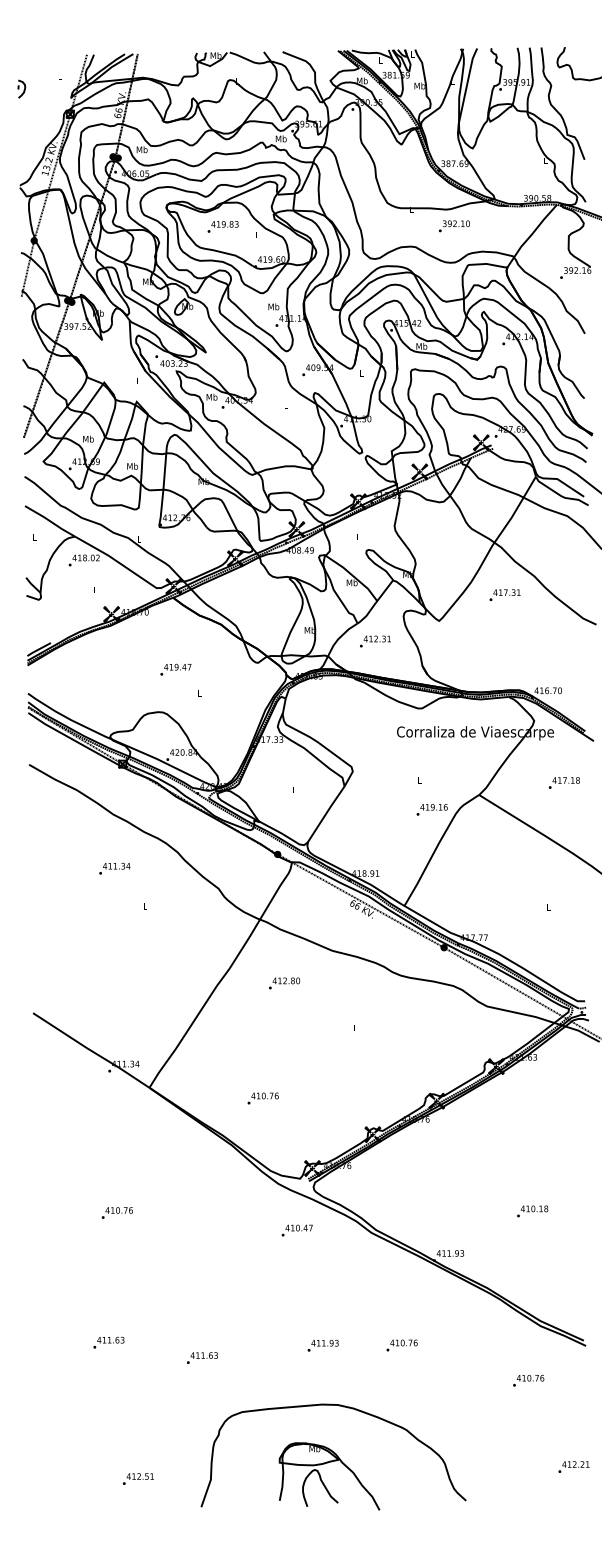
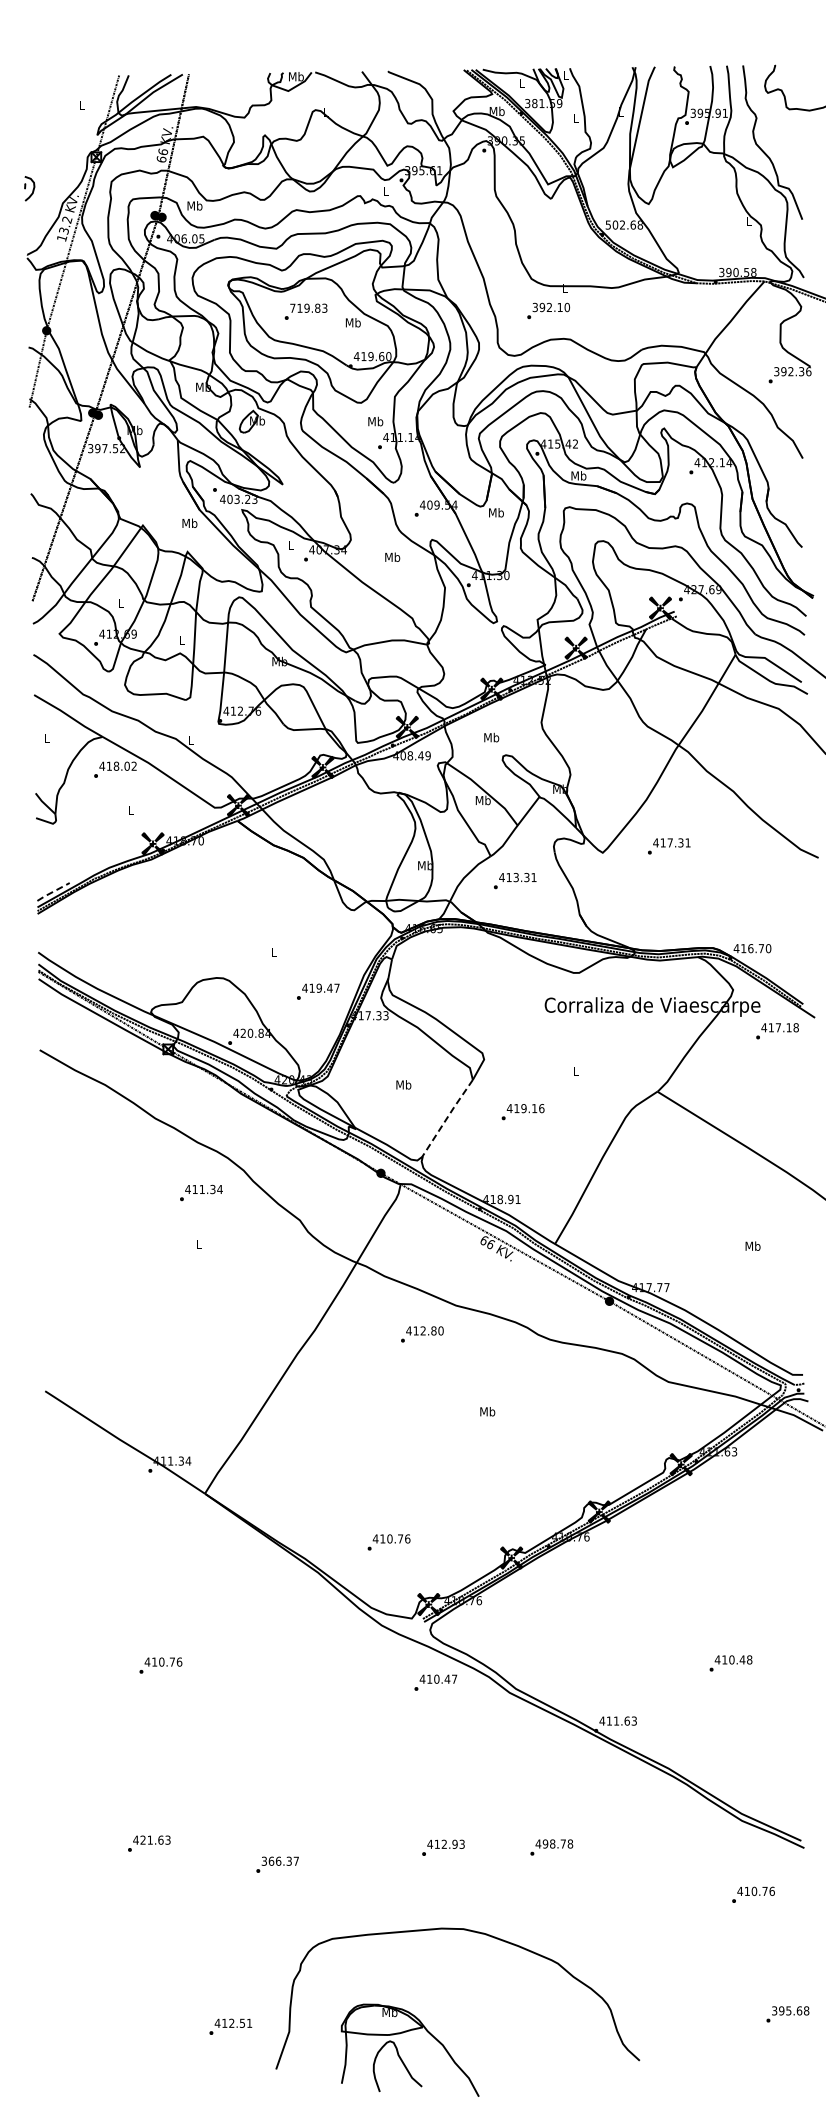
text: (419, 86) -> (575, 118), Mb -> L
part: (21, 89) -> (29, 188), moved
text: (280, 138) -> (385, 190), Mb -> L
text: (455, 163) -> (624, 224), 387.69 -> 502.68
text: (213, 223) -> (292, 307), 419.83 -> 719.83
text: (454, 225) -> (548, 310), moved
text: (256, 234) -> (352, 322), L -> Mb
text: (583, 270) -> (801, 371), 392.16 -> 392.36
text: (361, 373) -> (496, 512), L -> Mb
text: (138, 380) -> (189, 522), L -> Mb
text: (211, 397) -> (290, 545), Mb -> L
text: (286, 405) -> (392, 556), L -> Mb
text: (87, 438) -> (120, 602), Mb -> L
text: (132, 466) -> (181, 640), Mb -> L
text: (358, 536) -> (491, 737), L -> Mb
text: (505, 595) -> (669, 846), moved
text: (375, 638) -> (515, 877), 412.31 -> 413.31
line: (39, 649) -> (53, 891), solid -> dashed
text: (176, 669) -> (318, 991), moved
text: (564, 783) -> (777, 1031), moved
text: (294, 789) -> (403, 1084), L -> Mb
text: (431, 810) -> (522, 1112), moved
line: (326, 813) -> (447, 1117), solid -> dashed
text: (114, 868) -> (201, 1192), moved
text: (548, 907) -> (752, 1245), L -> Mb
text: (284, 983) -> (422, 1334), moved
text: (355, 1027) -> (487, 1411), L -> Mb
text: (262, 1098) -> (388, 1542), moved
text: (541, 1208) -> (742, 1659), 410.18 -> 410.48
text: (296, 1230) -> (435, 1682), moved
text: (456, 1253) -> (626, 1720), 411.93 -> 411.63
text: (103, 1339) -> (142, 1839), 411.63 -> 421.63
text: (323, 1342) -> (443, 1843), 411.93 -> 412.93
text: (406, 1342) -> (557, 1843), 410.76 -> 498.78
text: (203, 1354) -> (279, 1860), 411.63 -> 366.37
text: (528, 1380) -> (753, 1894), moved
text: (575, 1464) -> (790, 2010), 412.21 -> 395.68
part: (321, 1476) -> (398, 2050), moved
text: (138, 1478) -> (230, 2026), moved

